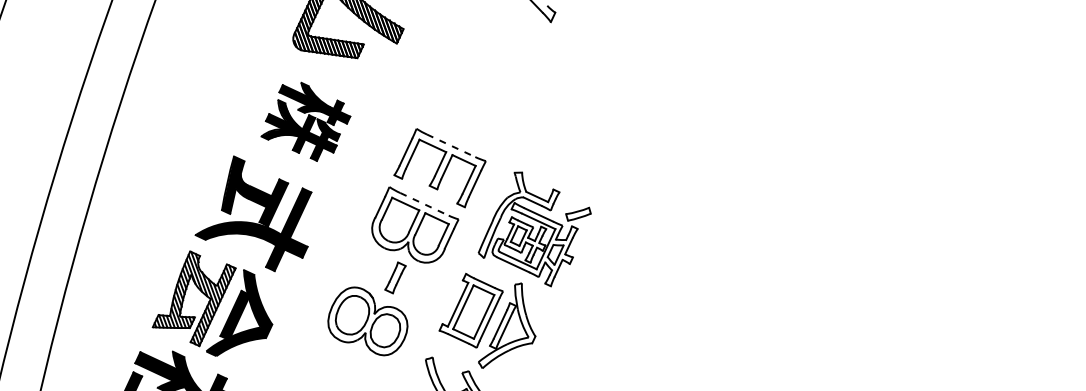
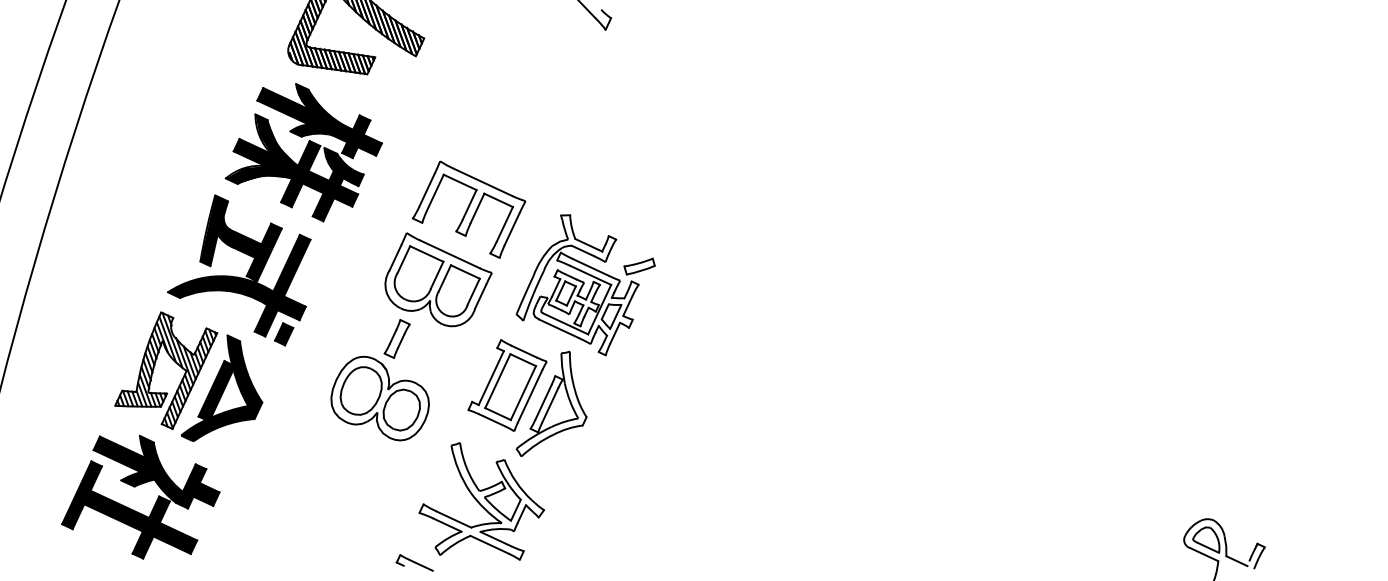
part: (305, 121) -> (303, 152), size x1.43
line: (450, 146) -> (482, 182), dashed -> solid
line: (424, 204) -> (449, 254), dashed -> solid
part: (290, 269) -> (284, 334), added
part: (394, 278) -> (396, 339), moved

